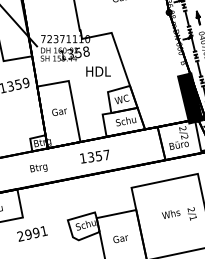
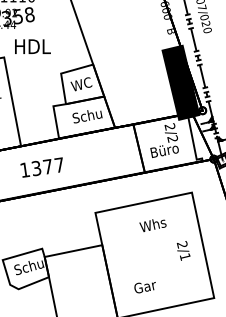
text: (98, 71) -> (32, 46), moved
text: (98, 155) -> (47, 165), 1357 -> 1377
text: (170, 214) -> (152, 225), moved
text: (120, 239) -> (144, 288), moved

